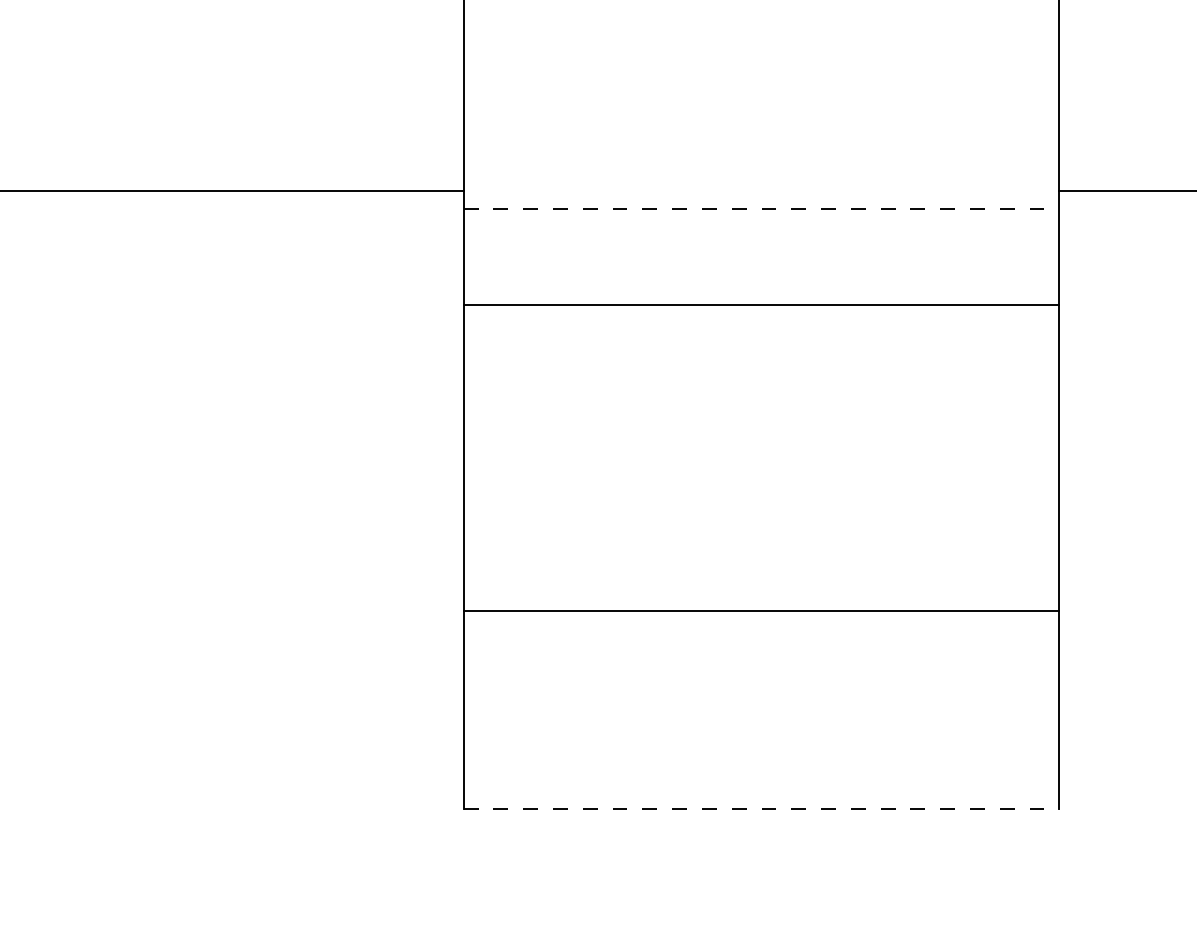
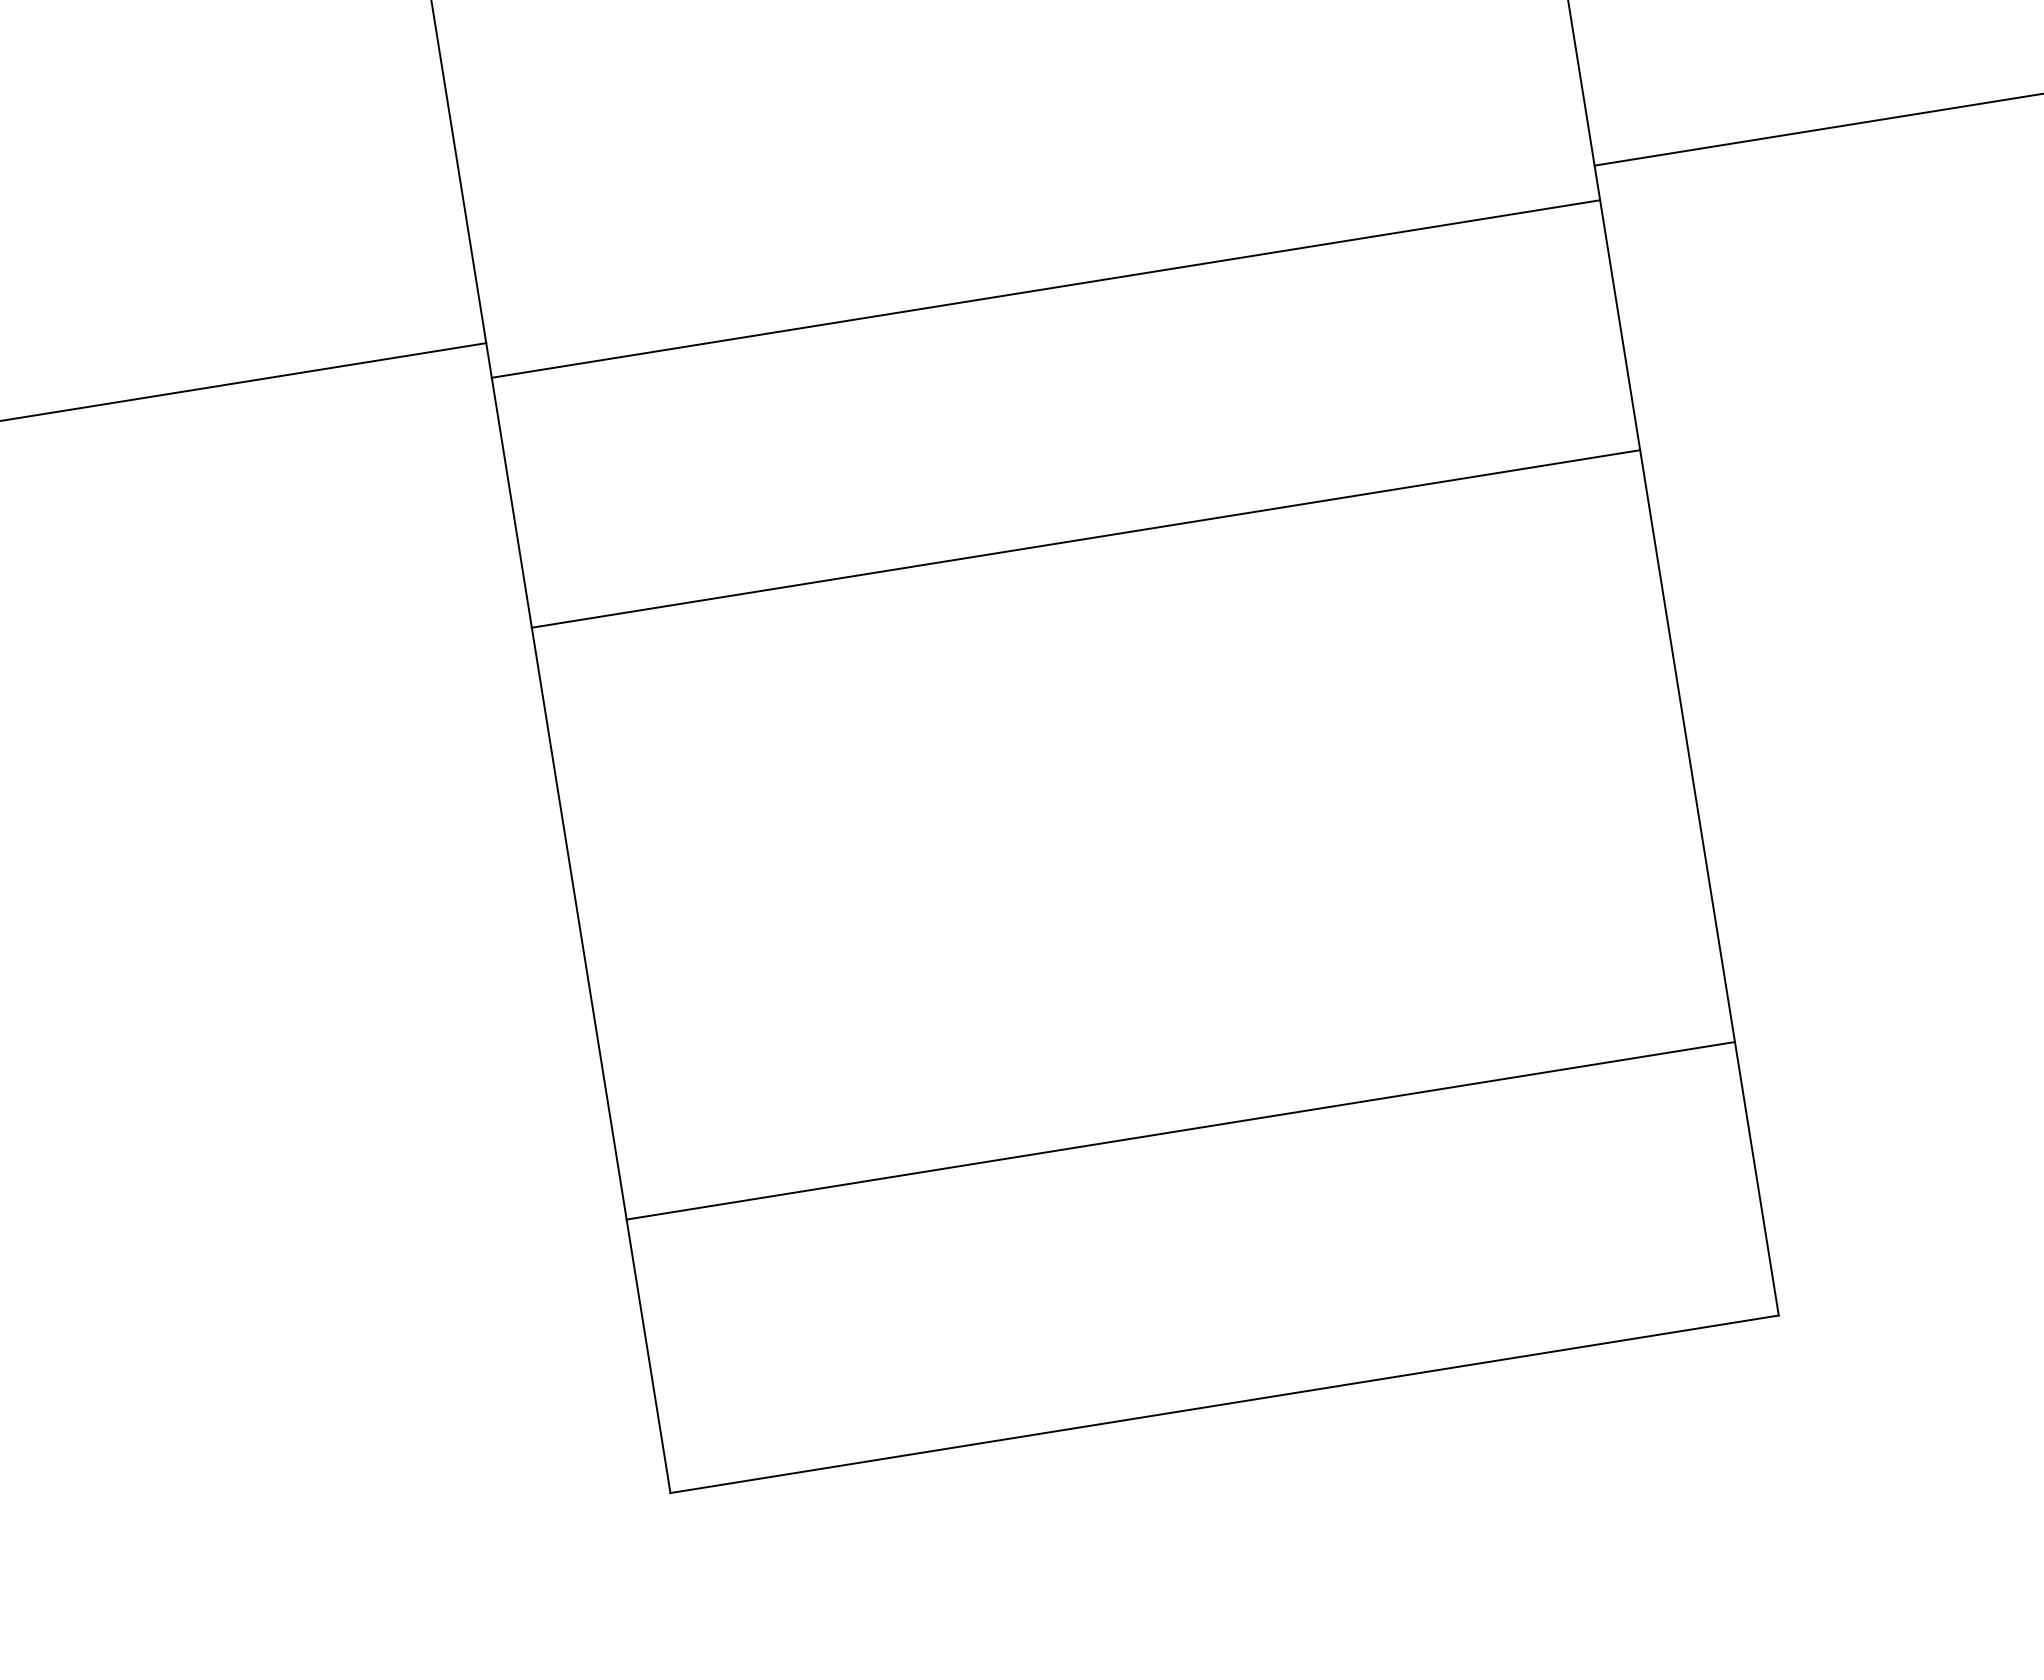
line: (761, 209) -> (1046, 289), dashed -> solid
line: (761, 304) -> (1085, 538), moved
line: (761, 610) -> (1180, 1130), moved
line: (761, 808) -> (1224, 1403), dashed -> solid

